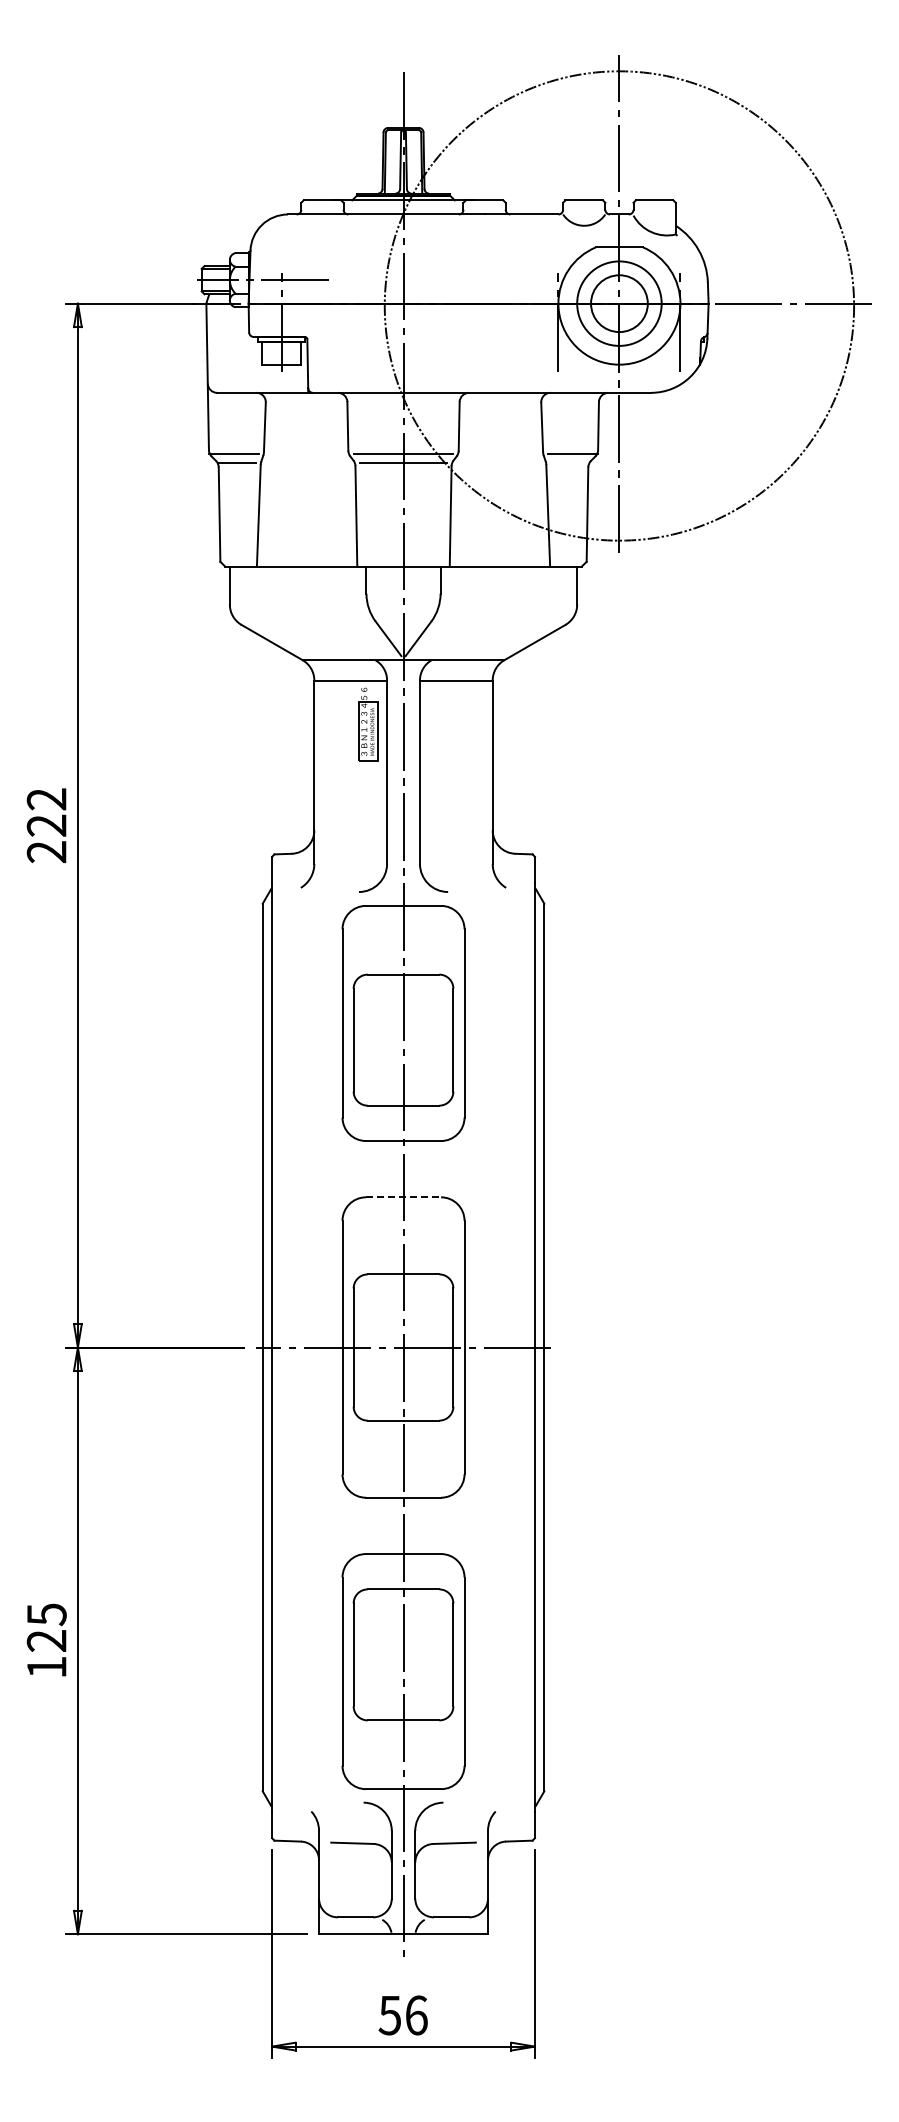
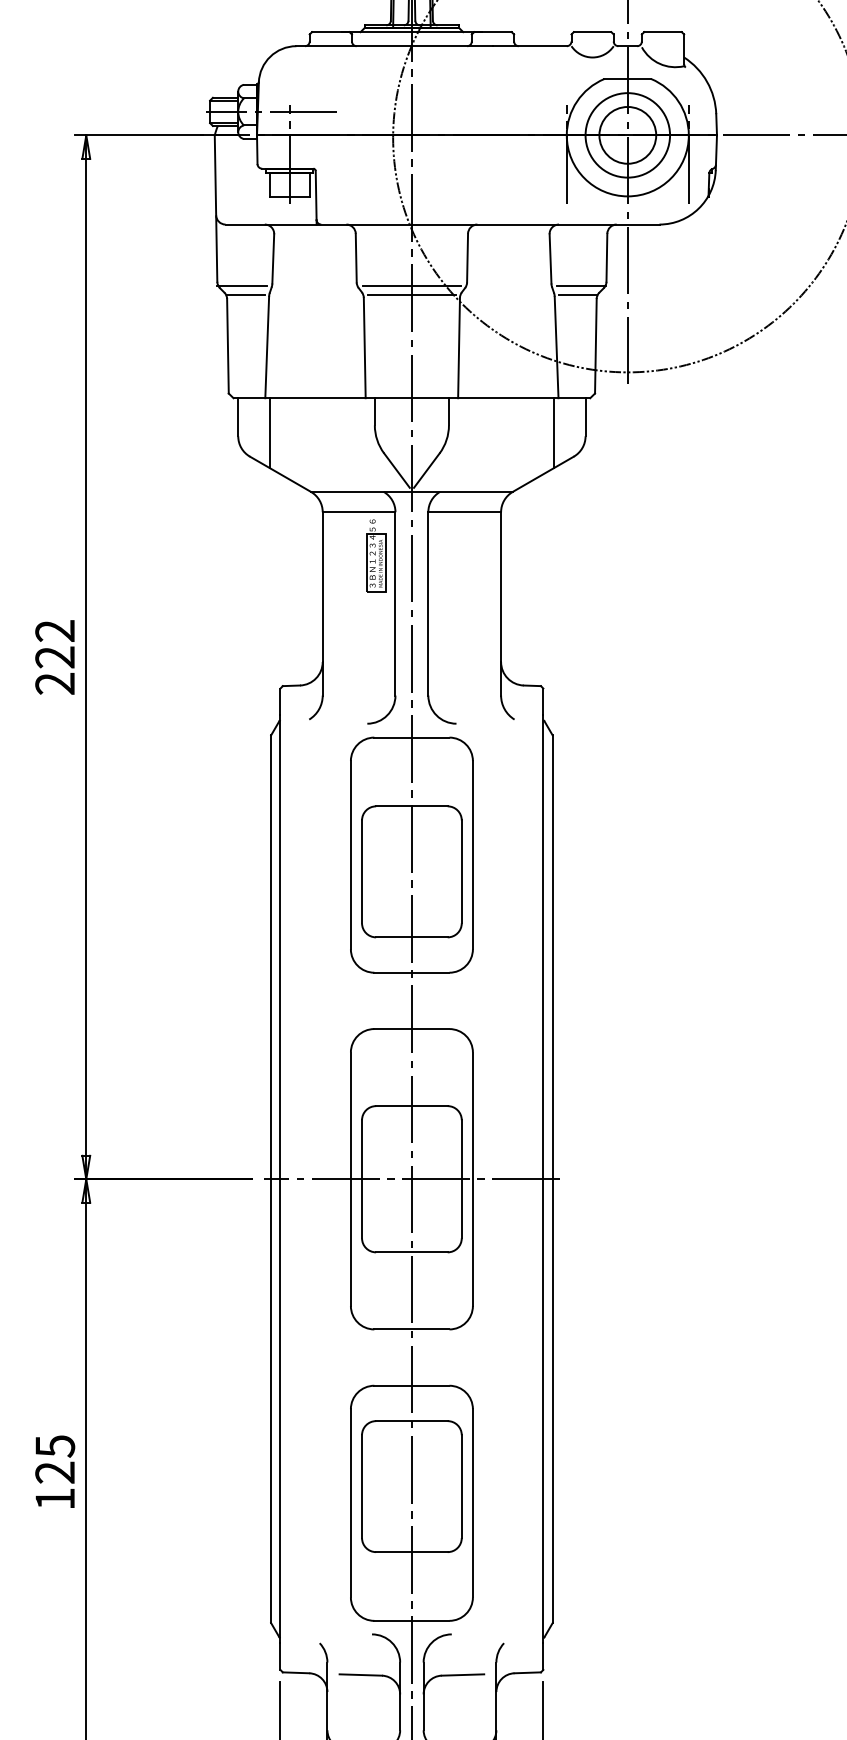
line: (569, 463) -> (577, 295), added
line: (261, 601) -> (269, 433), added
line: (545, 601) -> (553, 433), added
line: (403, 1197) -> (411, 1029), dashed -> solid

